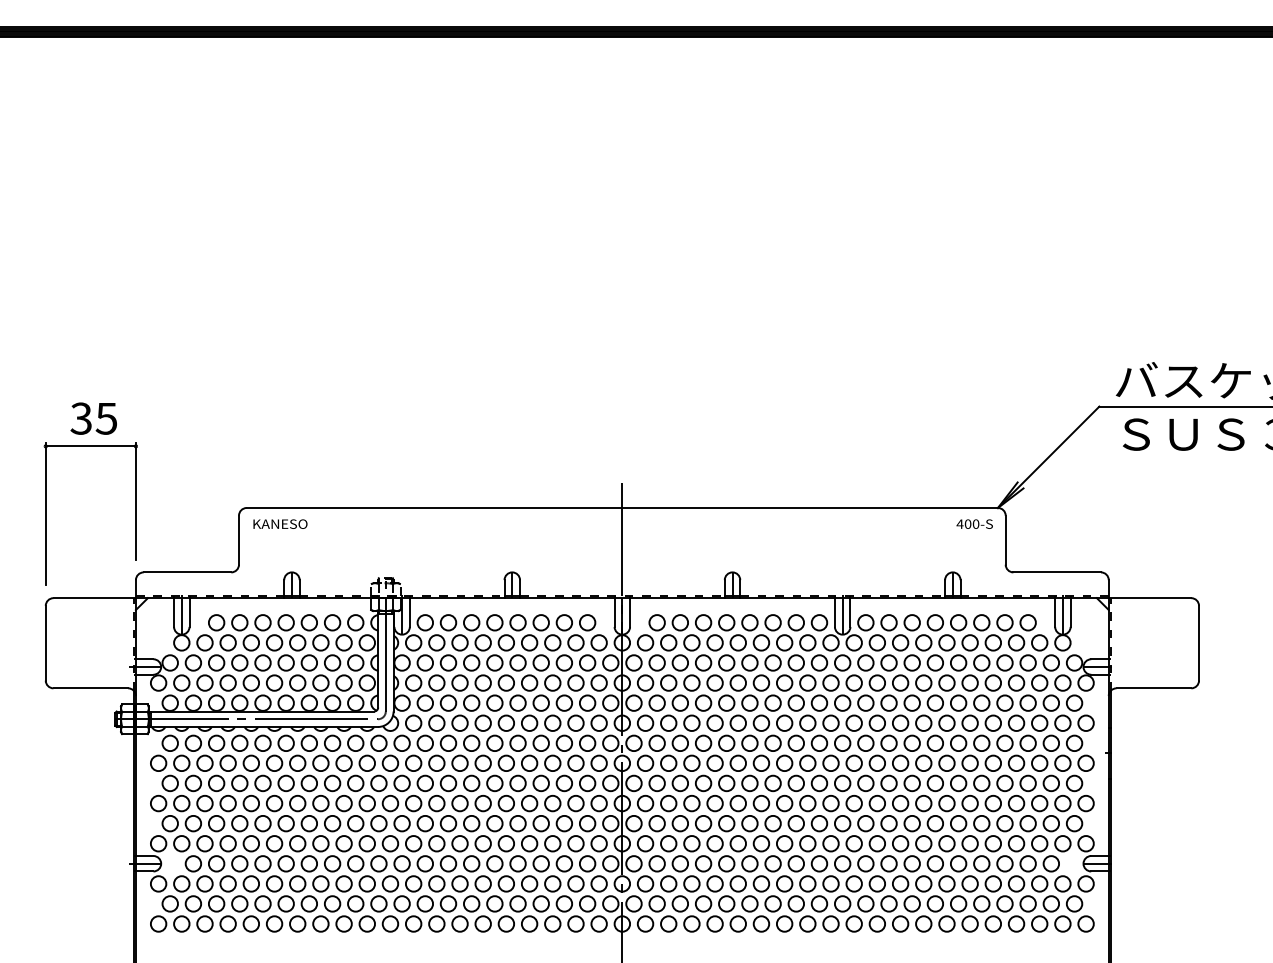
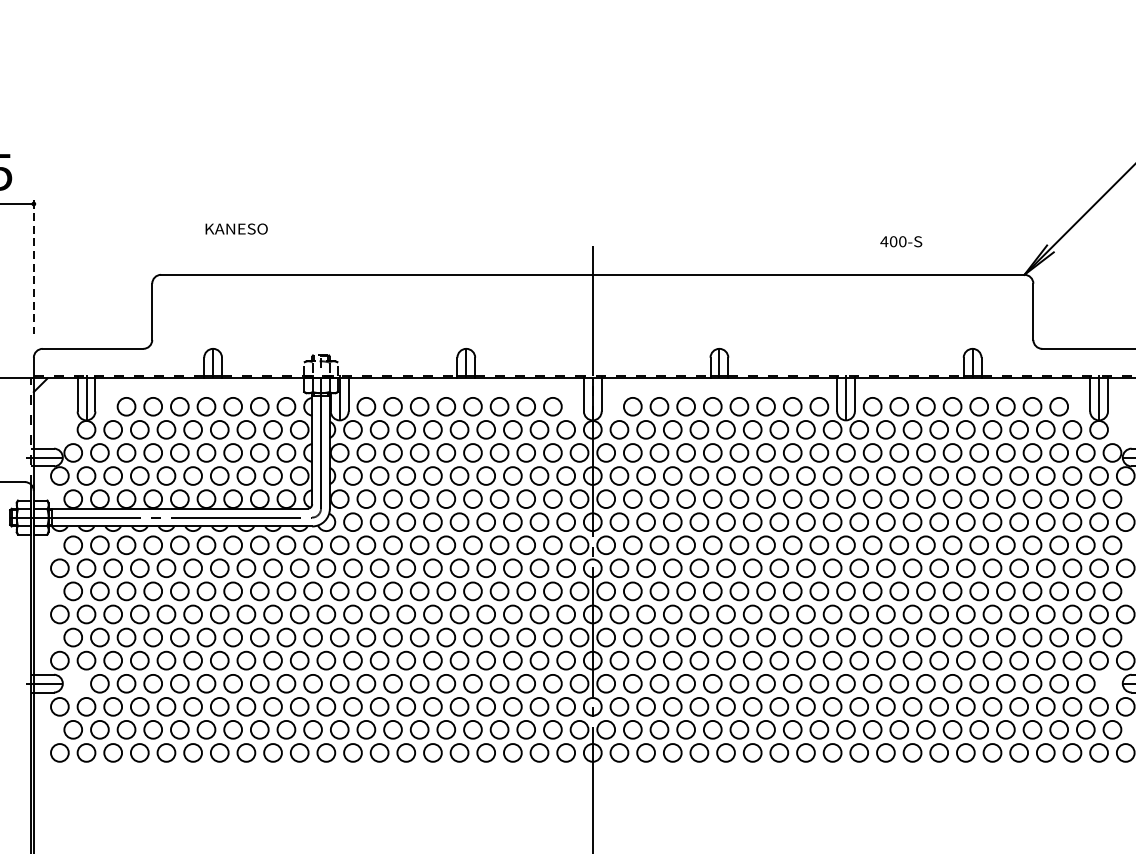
line: (135, 501) -> (33, 267), solid -> dashed
text: (280, 523) -> (236, 228), moved
text: (974, 523) -> (900, 240), moved

